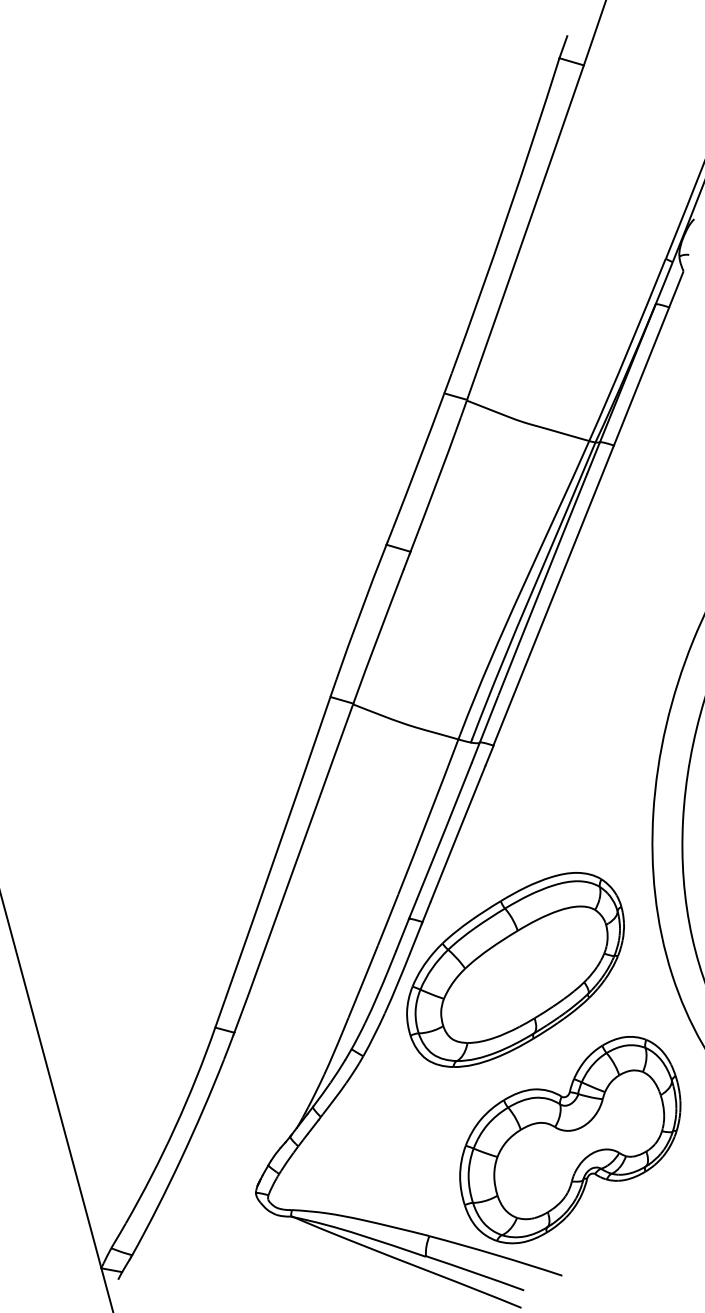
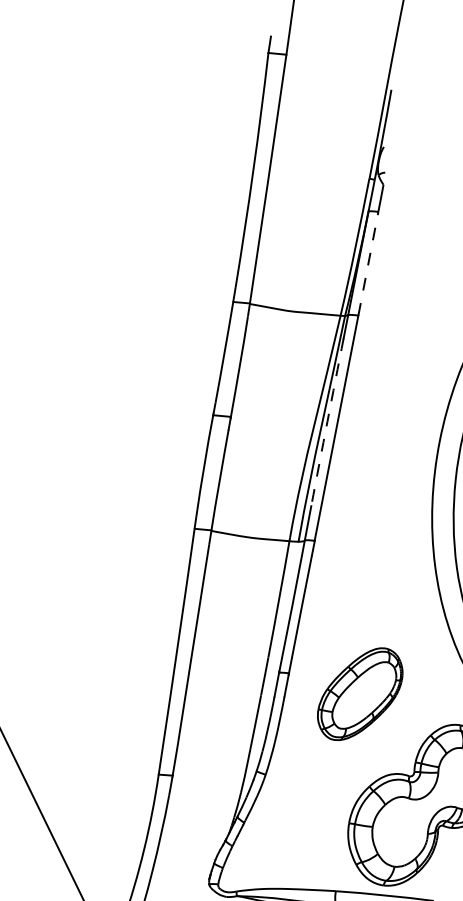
line: (641, 376) -> (368, 263), solid -> dashed
arc: (542, 584) -> (327, 421), solid -> dashed
part: (515, 969) -> (360, 693), size x0.6

